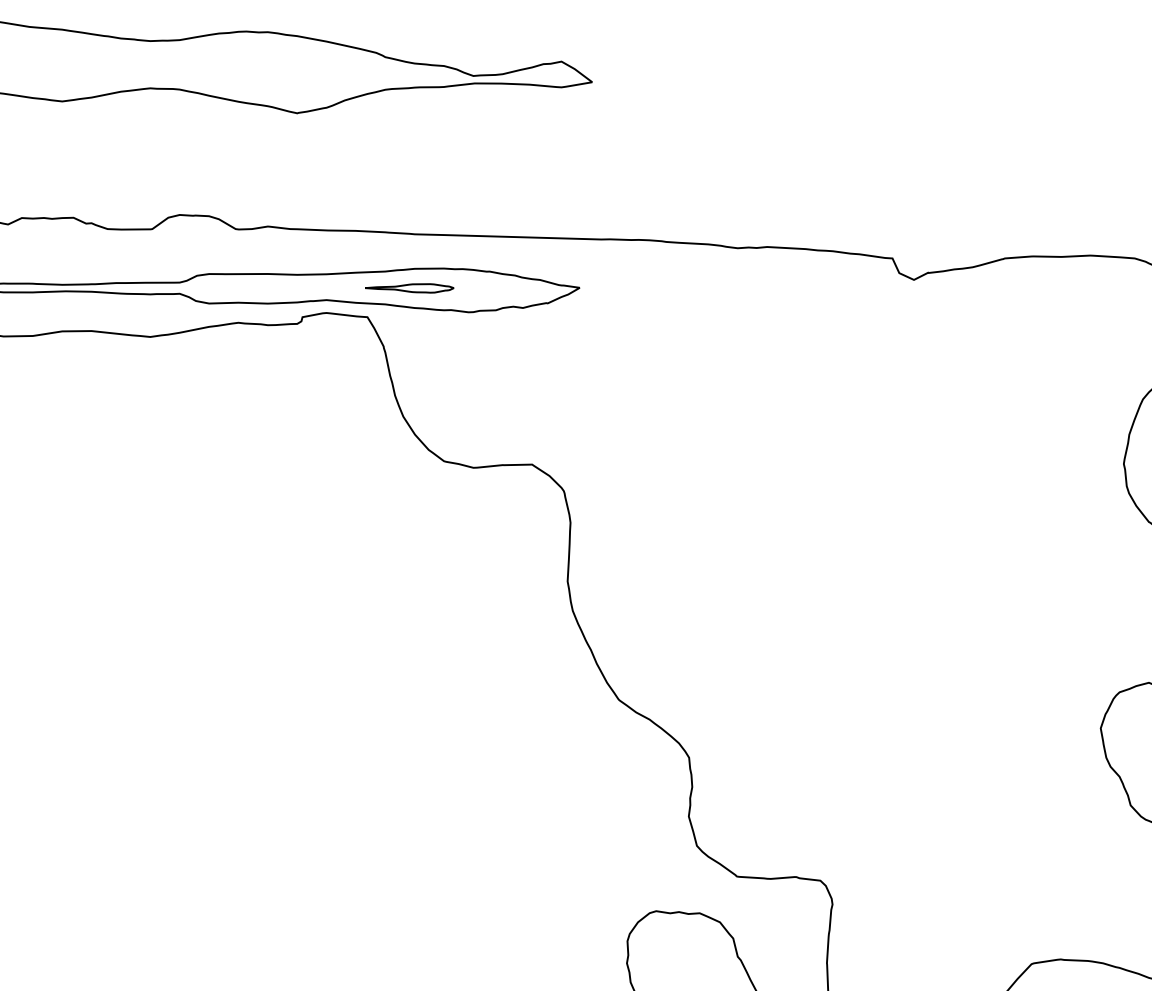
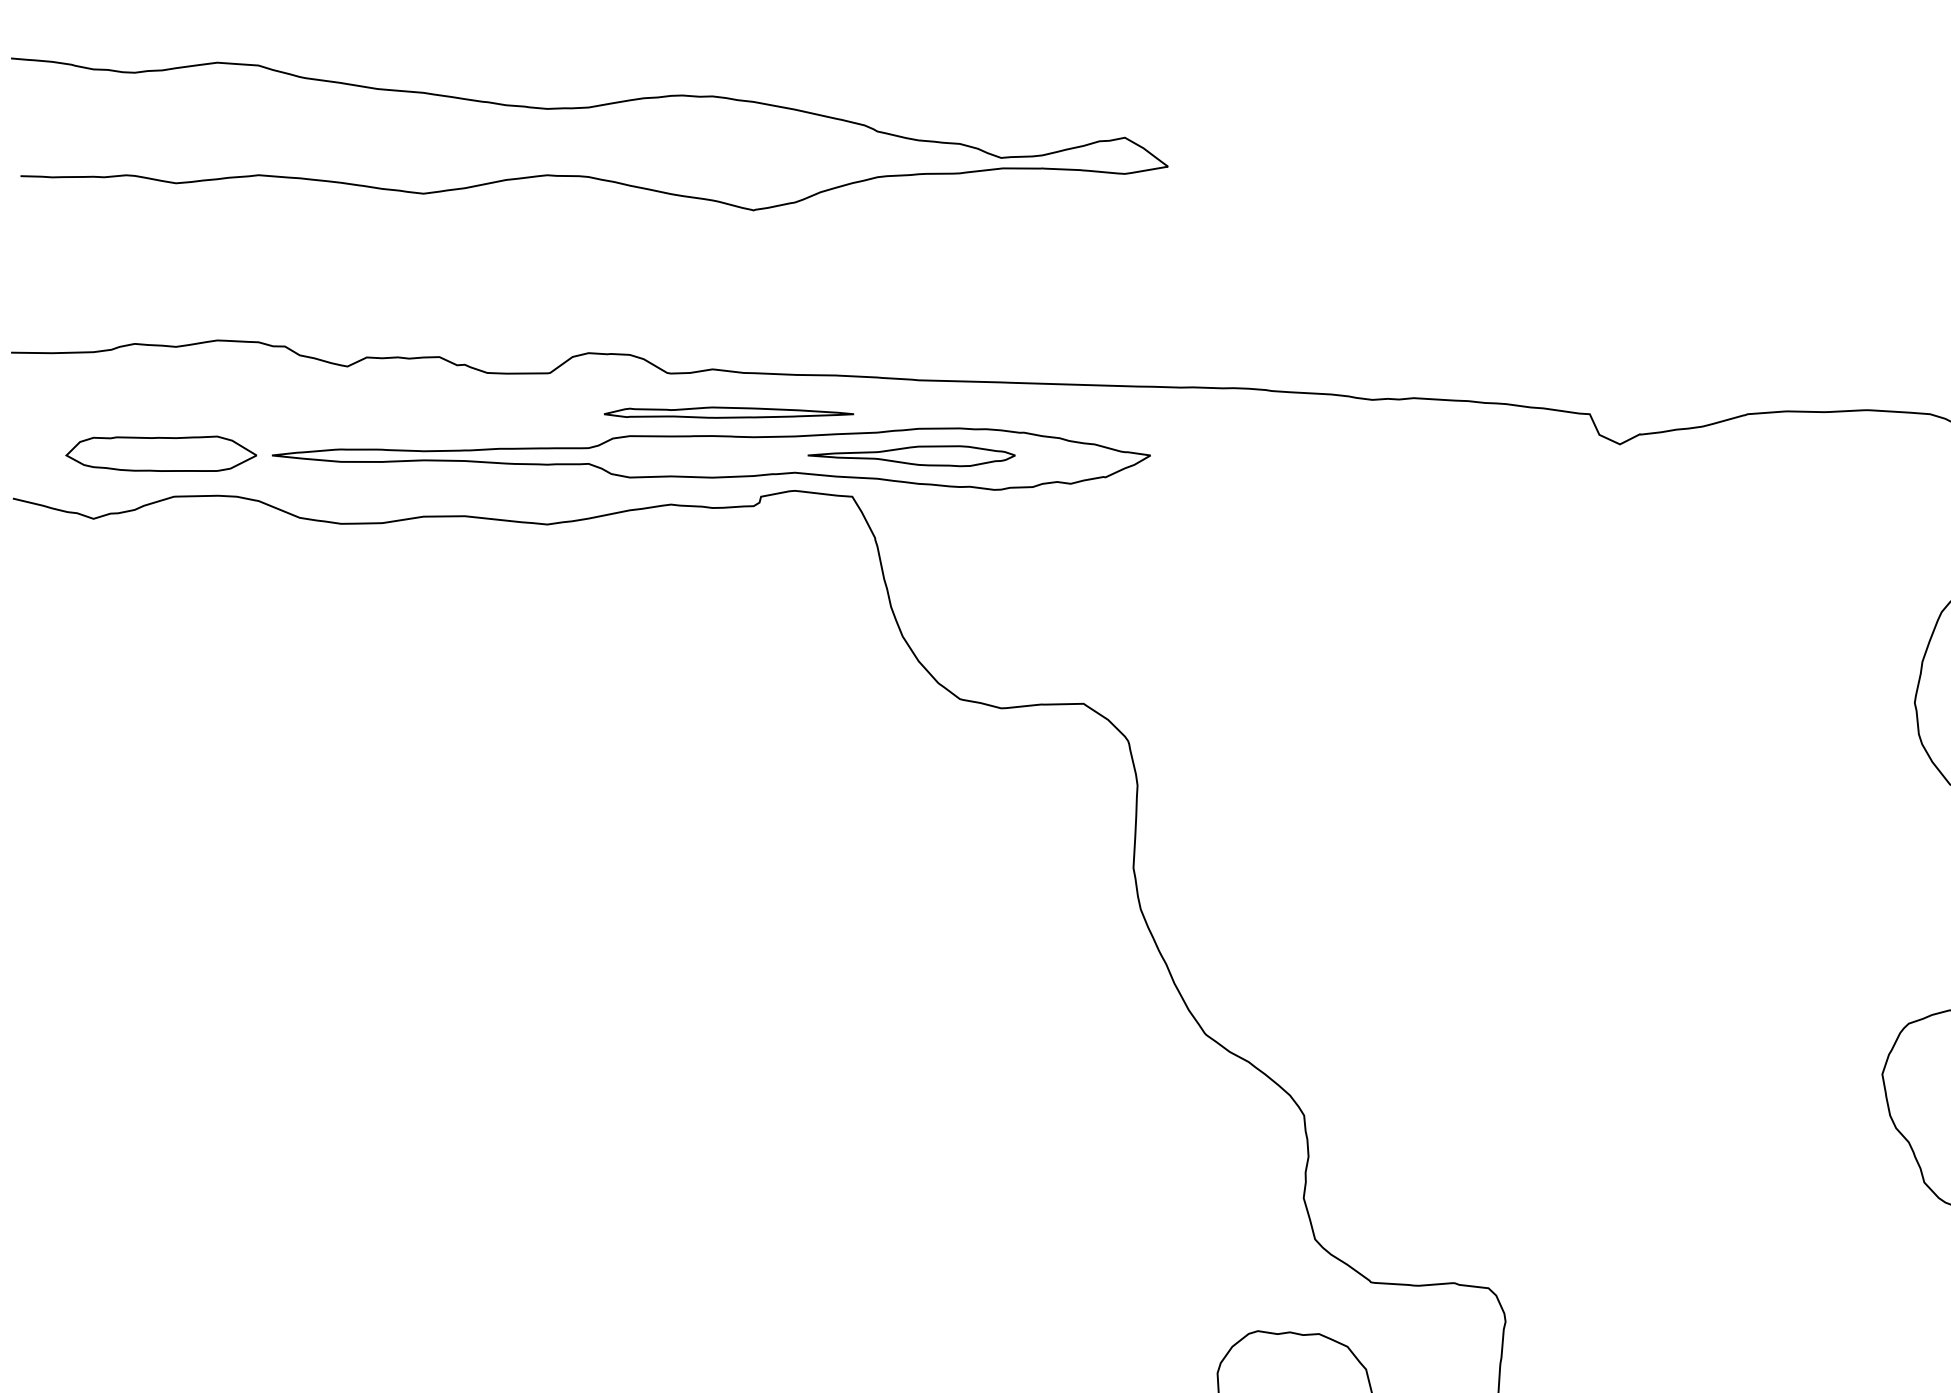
part: (280, 257) -> (729, 412), added
part: (409, 288) -> (911, 456), size x1.67

